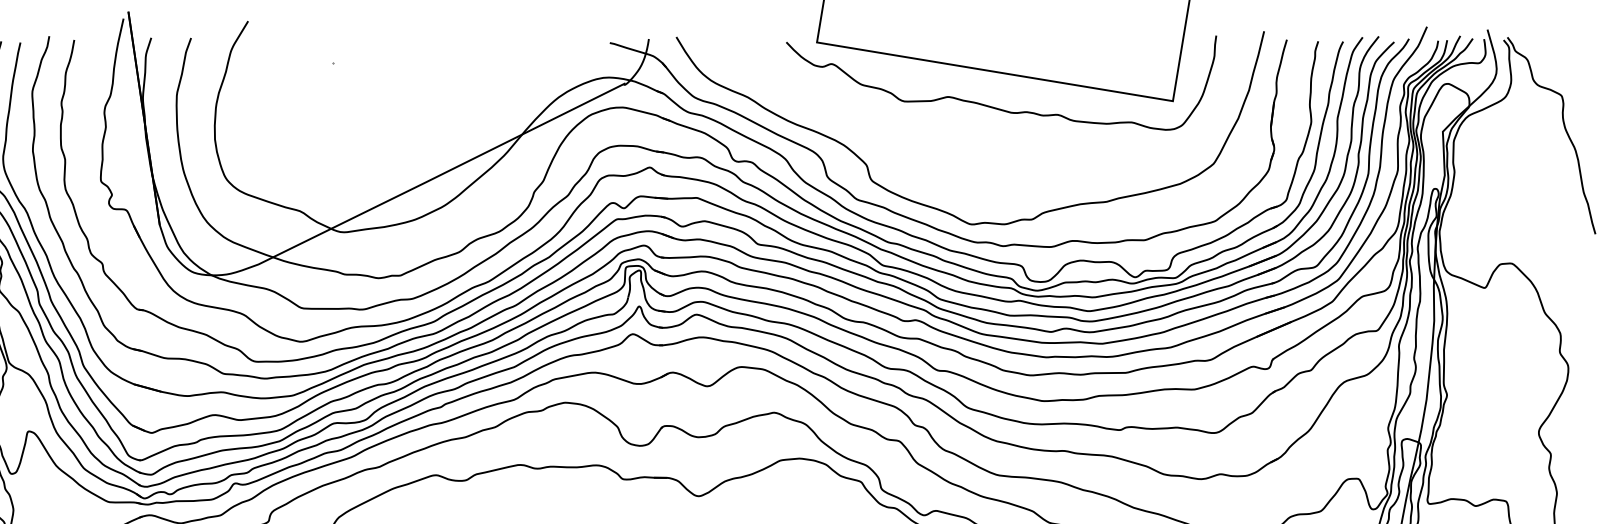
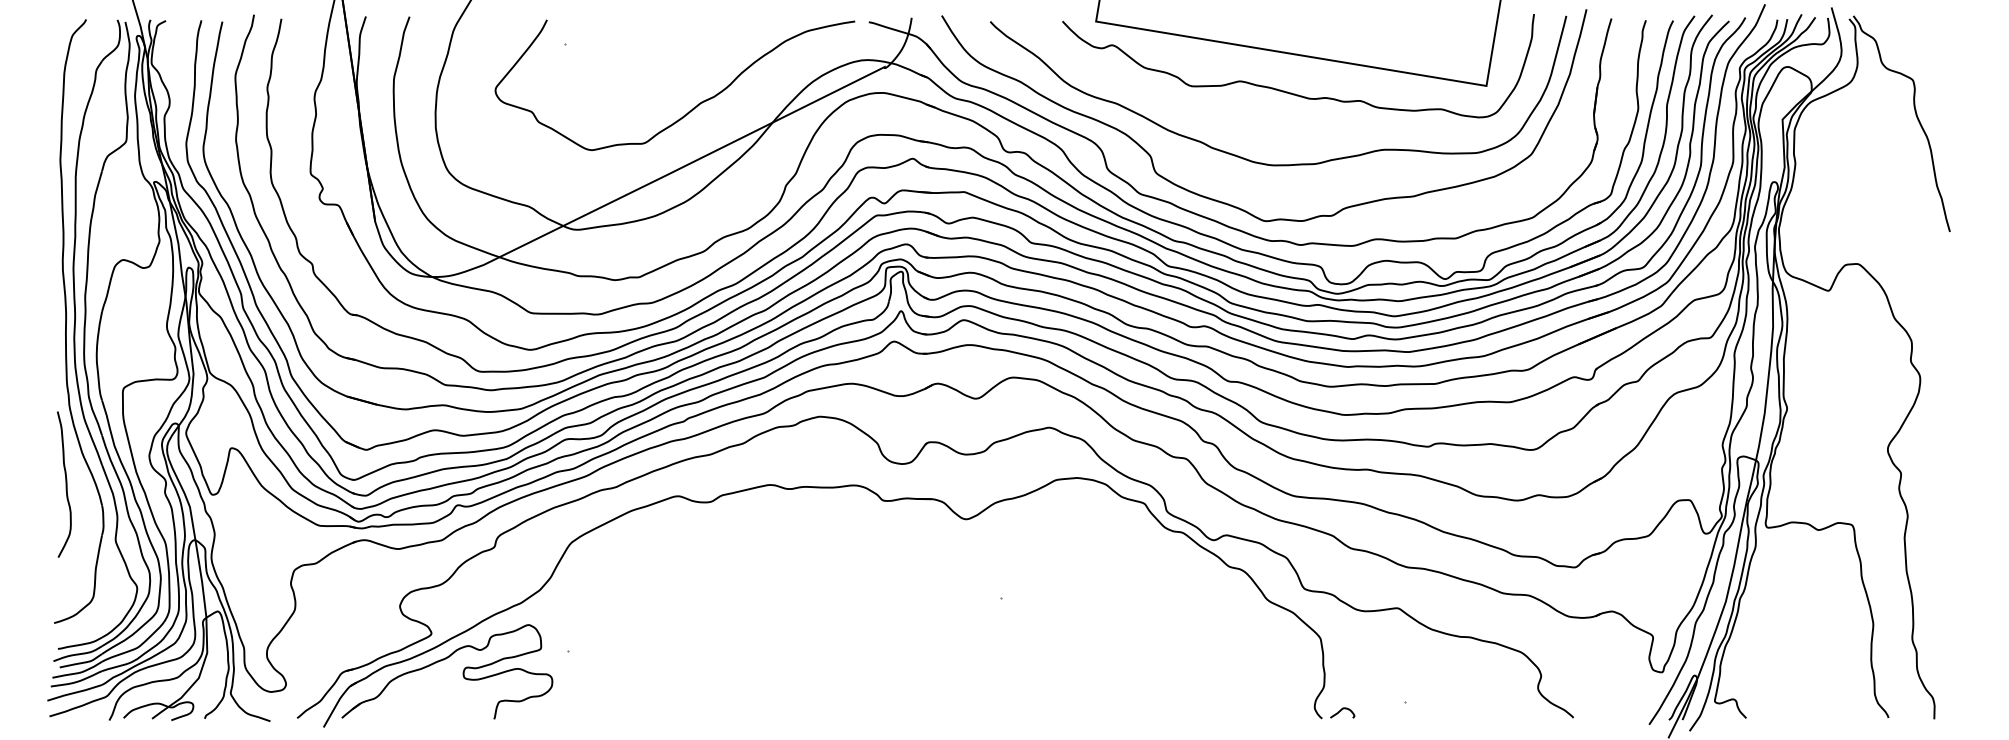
curve: (449, 120) -> (693, 107), added
curve: (968, 170) -> (1262, 162), added

